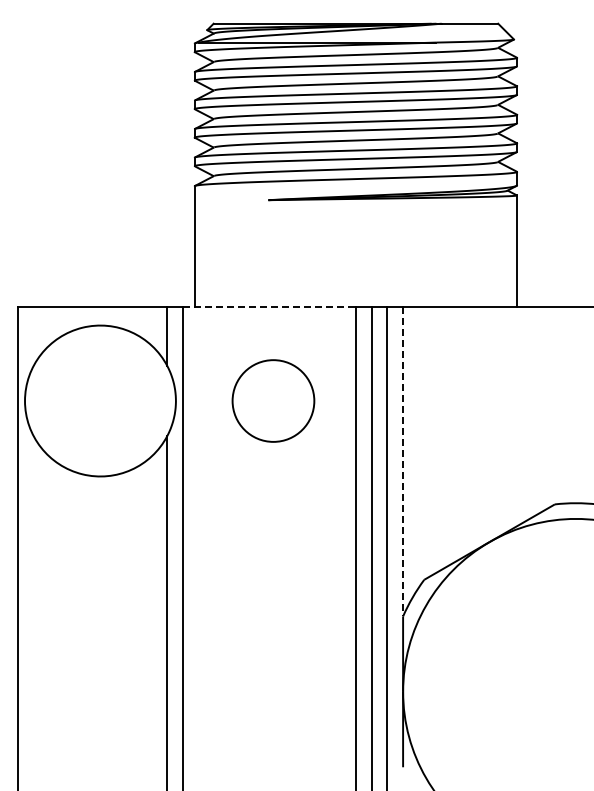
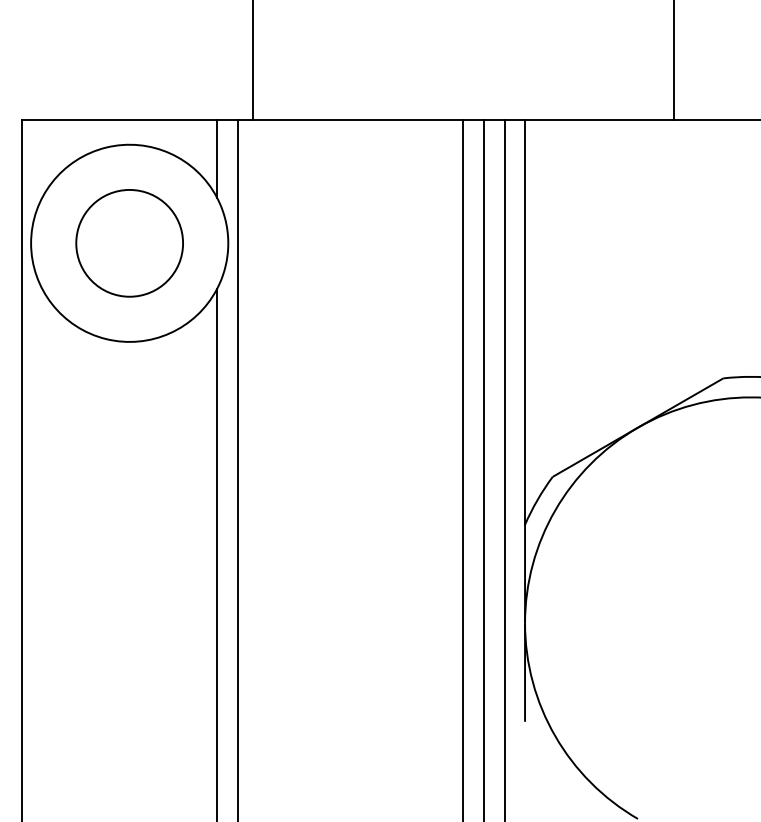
line: (269, 306) -> (350, 119), dashed -> solid
circle: (273, 400) -> (129, 242), moved
line: (403, 461) -> (525, 322), dashed -> solid

